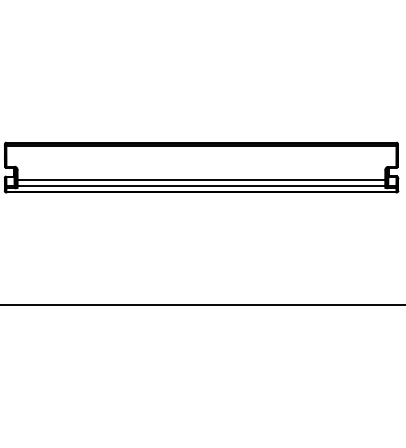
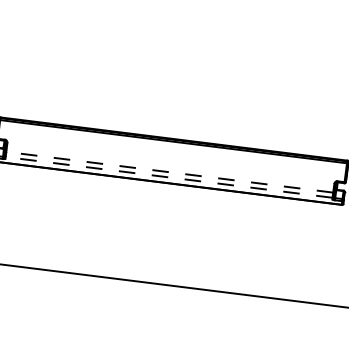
line: (201, 179) -> (169, 171), solid -> dashed
line: (201, 185) -> (169, 177), solid -> dashed

